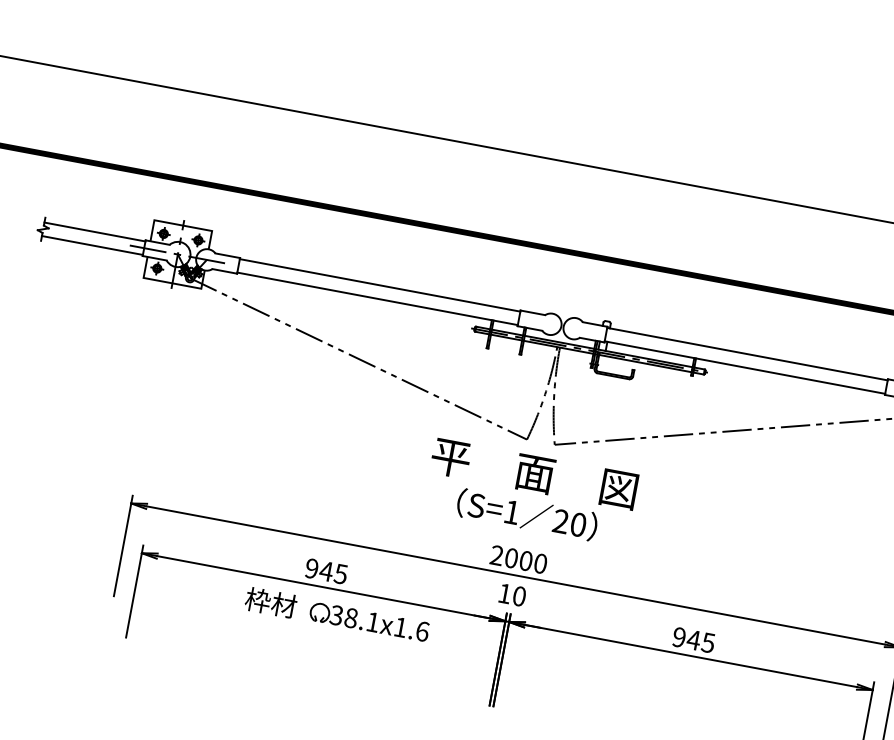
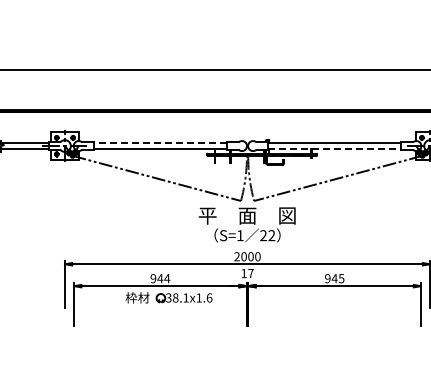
line: (380, 284) -> (160, 142), solid -> dashed
line: (744, 367) -> (334, 149), solid -> dashed
text: (577, 524) -> (271, 235), 20 -> 22
text: (341, 573) -> (167, 278), 945 -> 944
text: (518, 596) -> (250, 273), 10 -> 17

